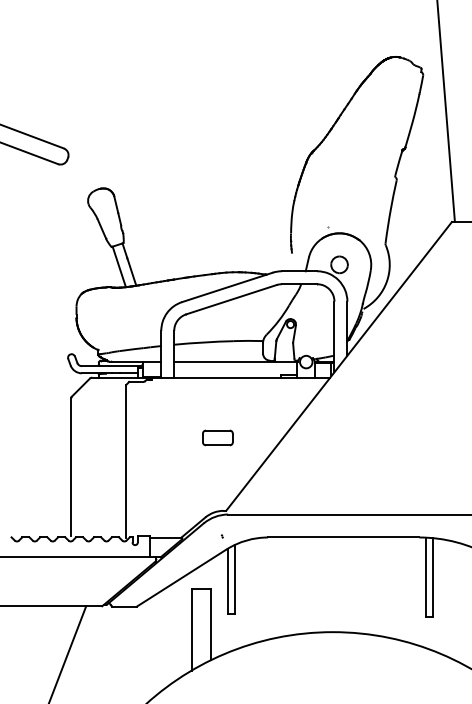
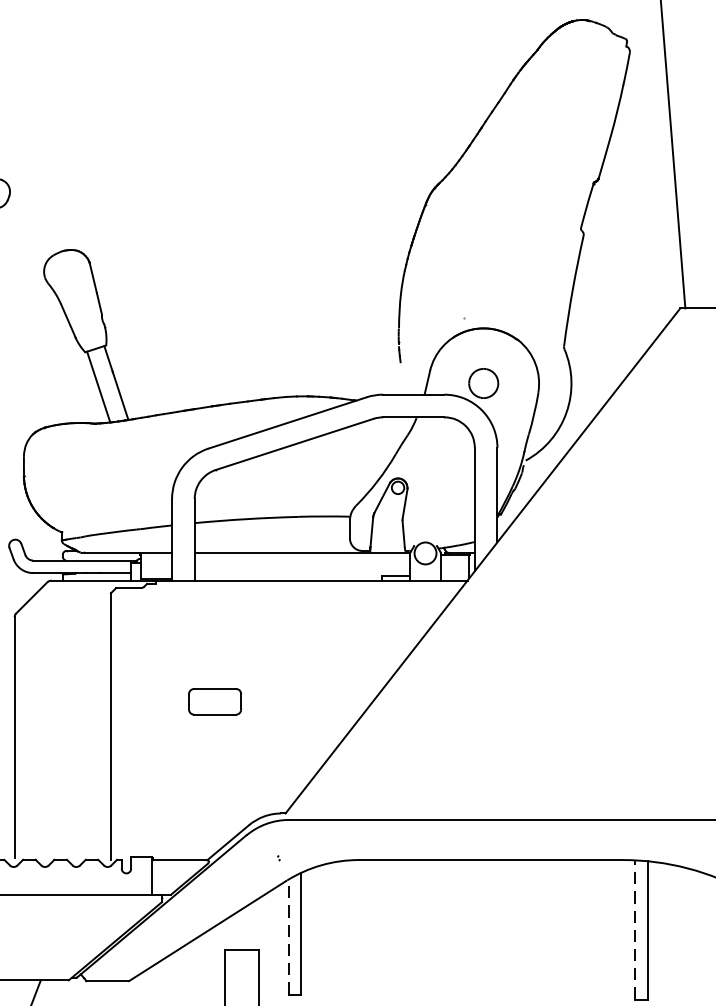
part: (217, 437) -> (214, 700), moved
line: (426, 577) -> (635, 929), solid -> dashed
line: (228, 581) -> (289, 936), solid -> dashed

